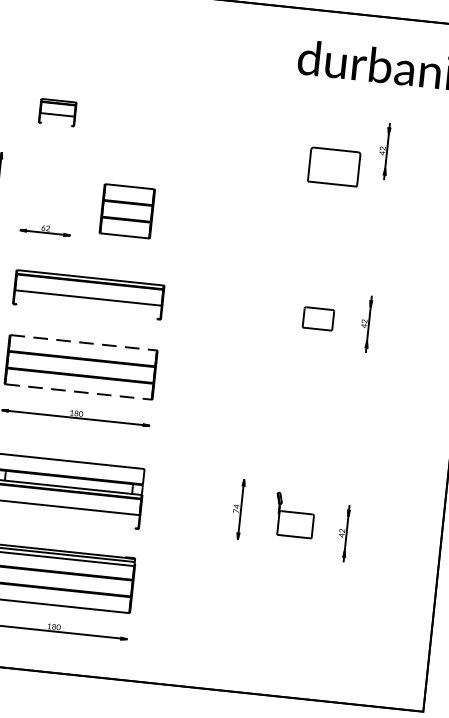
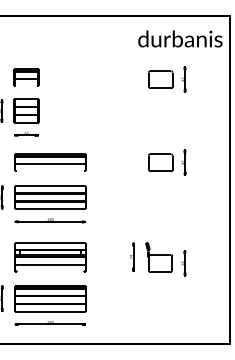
part: (57, 112) -> (26, 77), size x1.43
part: (333, 166) -> (160, 79), moved
part: (127, 210) -> (26, 110), moved
part: (317, 318) -> (160, 162), size x1.67
line: (83, 342) -> (50, 185), dashed -> solid
line: (78, 392) -> (50, 209), dashed -> solid
part: (294, 515) -> (159, 257), size x1.43

